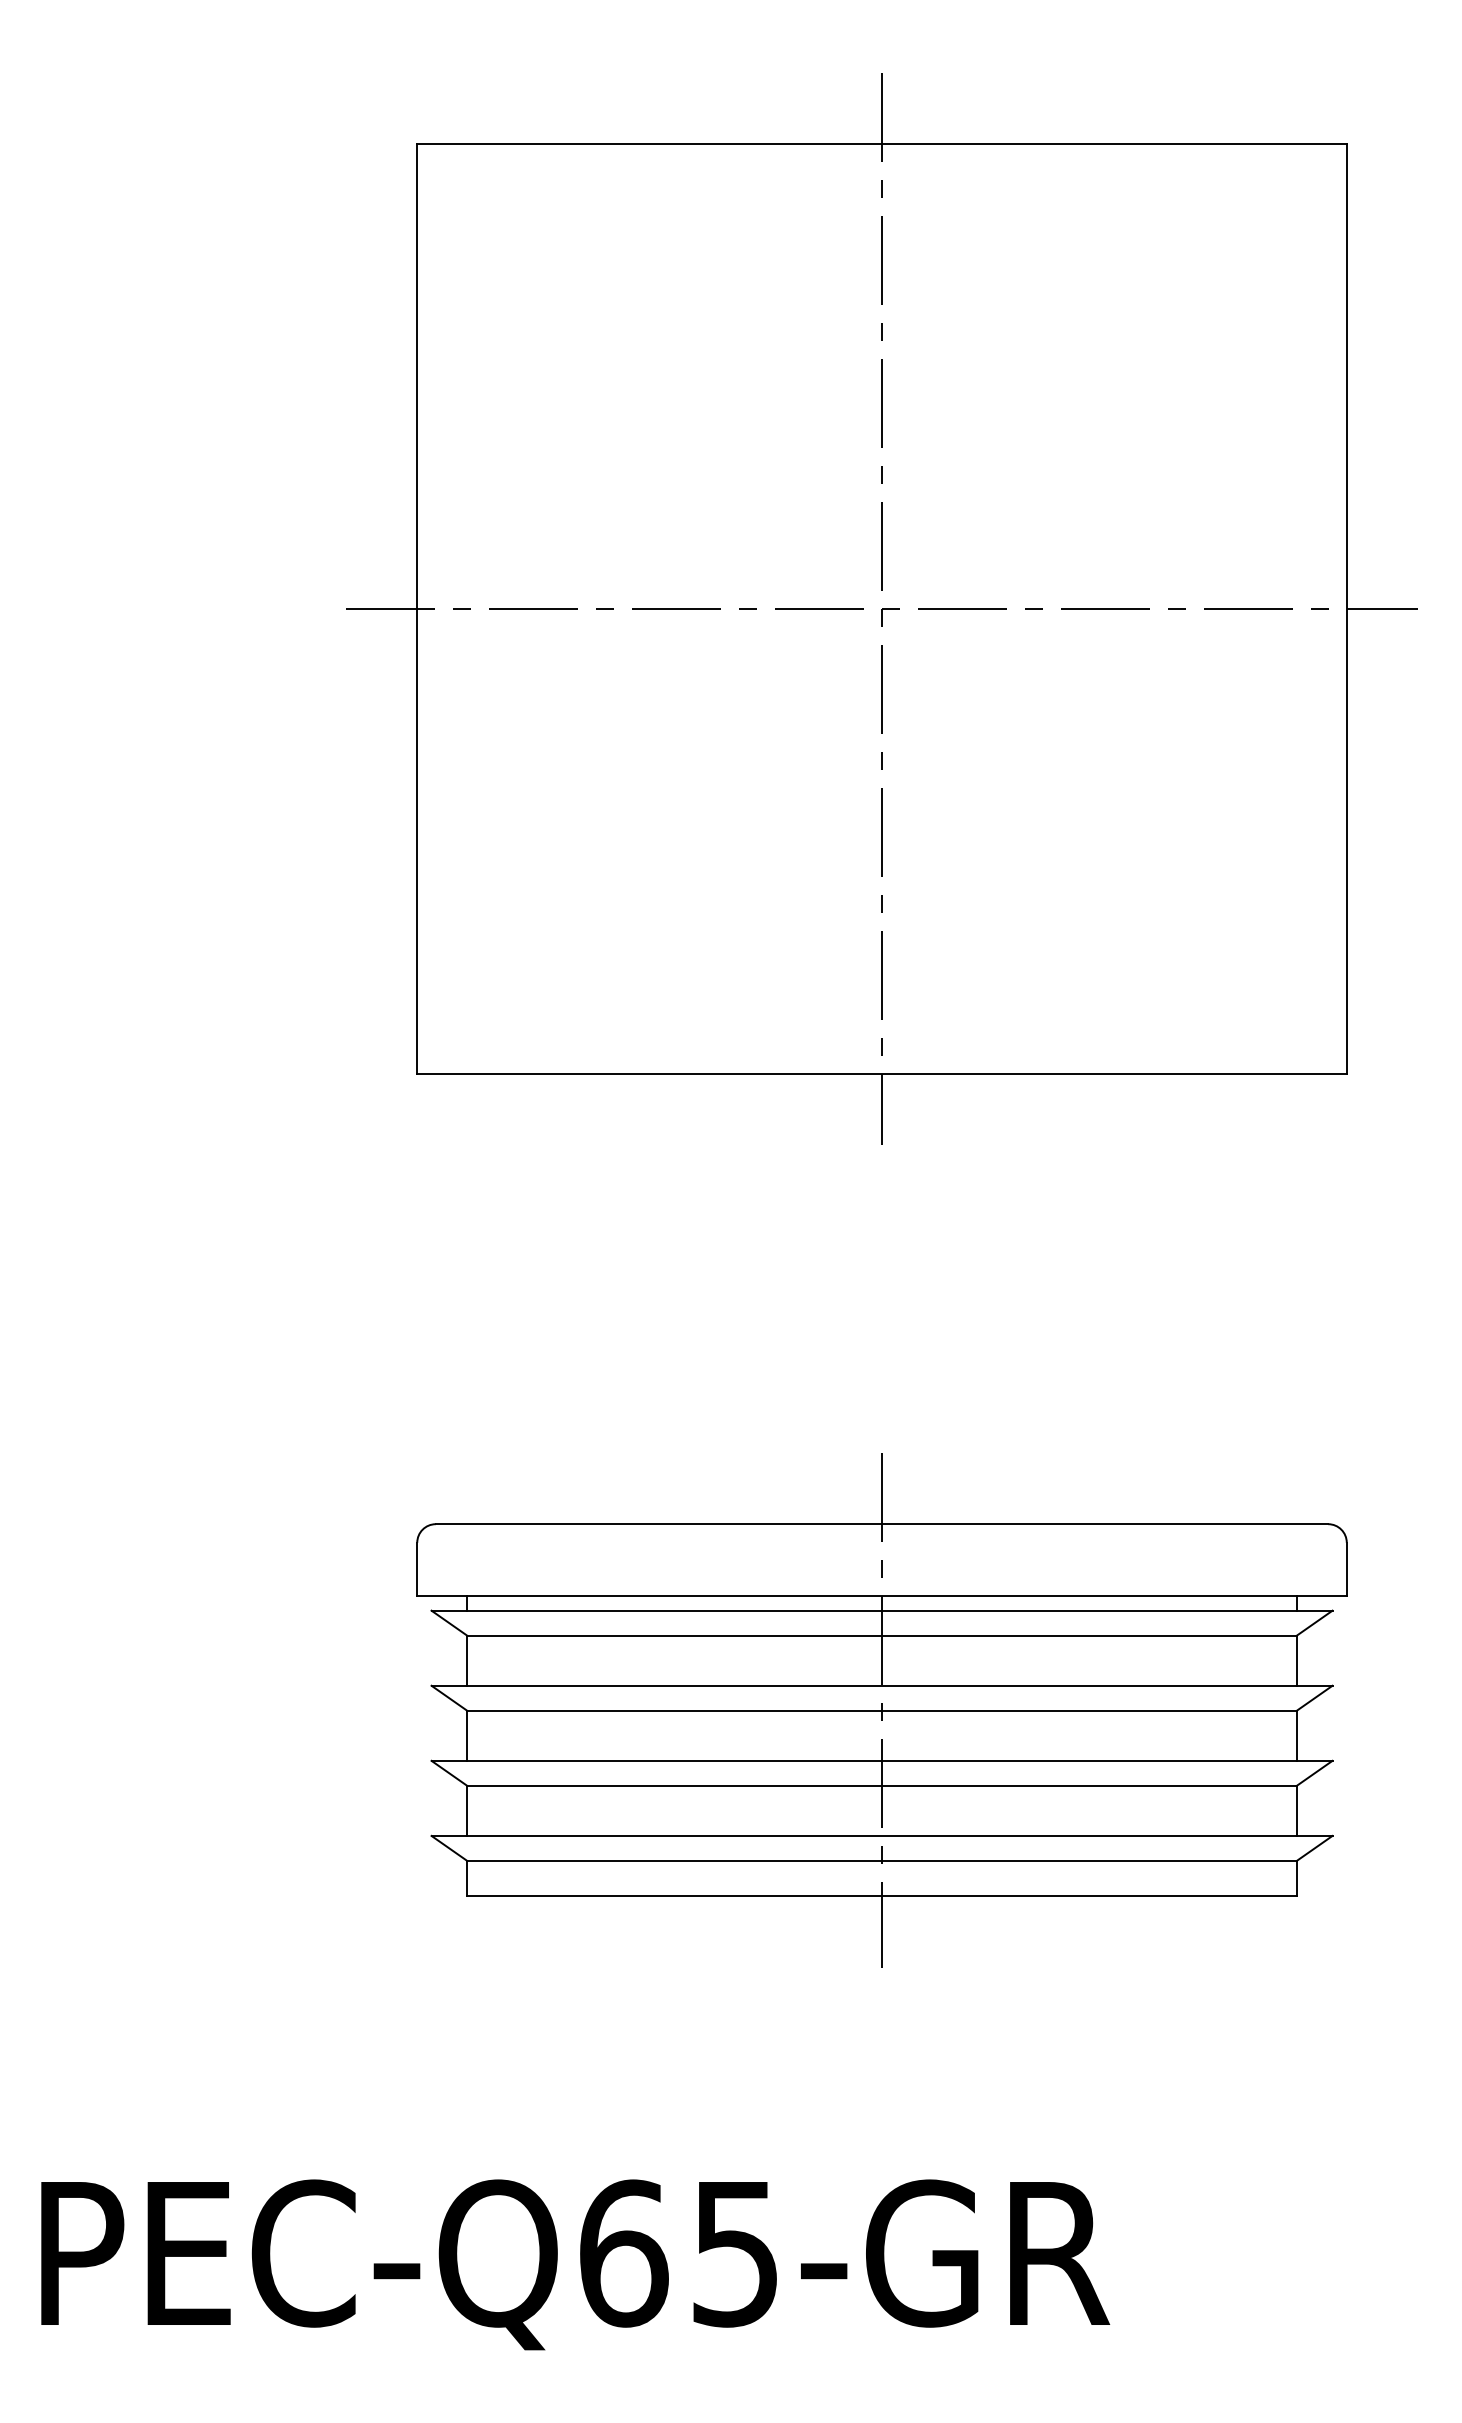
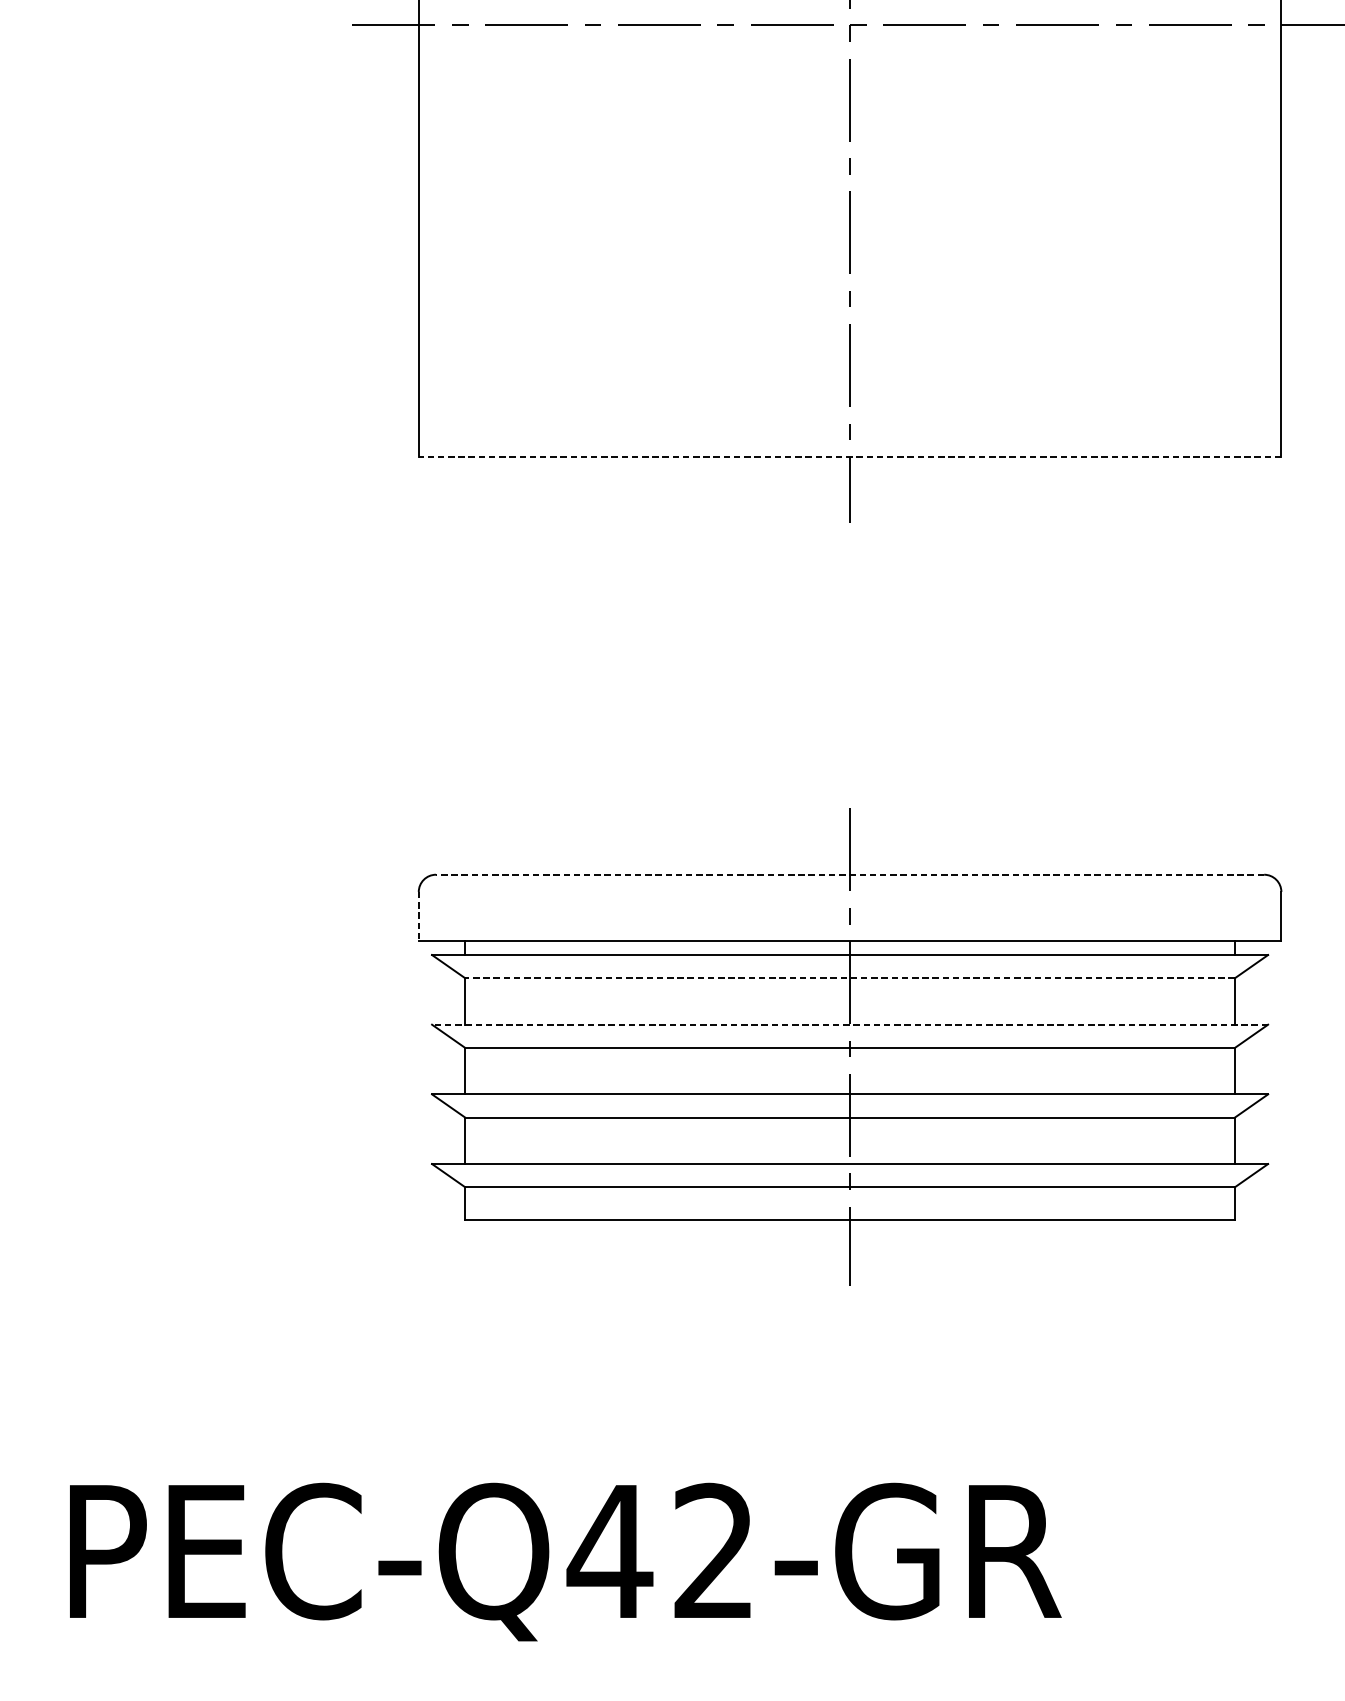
line: (882, 1073) -> (850, 456), solid -> dashed
line: (881, 1524) -> (849, 875), solid -> dashed
line: (417, 1569) -> (419, 916), solid -> dashed
line: (882, 1635) -> (850, 978), solid -> dashed
line: (881, 1685) -> (849, 1024), solid -> dashed
text: (676, 2253) -> (659, 1551), PEC-Q65-GR -> PEC-Q42-GR

